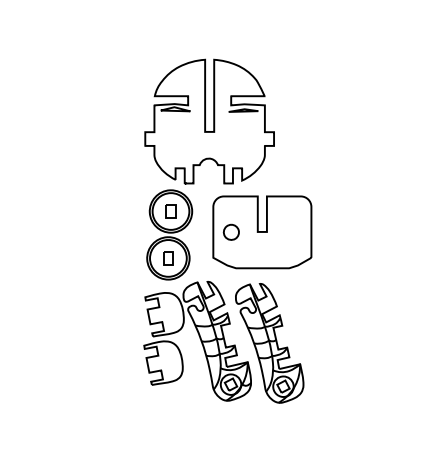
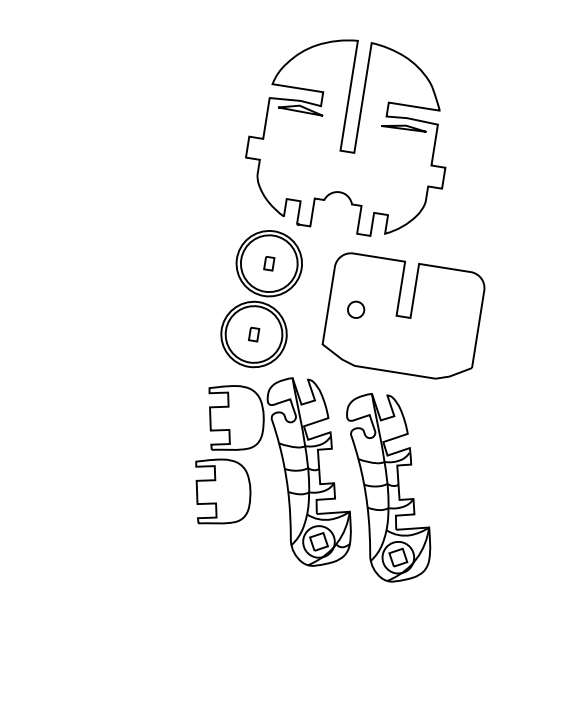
part: (170, 211) -> (268, 263), size x0.6
part: (230, 231) -> (355, 308), size x0.7
part: (168, 258) -> (254, 334), size x0.6

